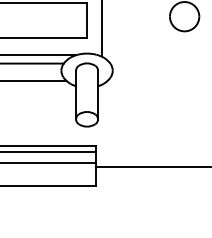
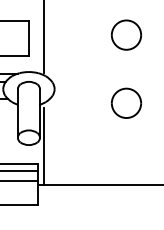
part: (184, 84) -> (126, 102), added
line: (101, 128) -> (43, 146), added

